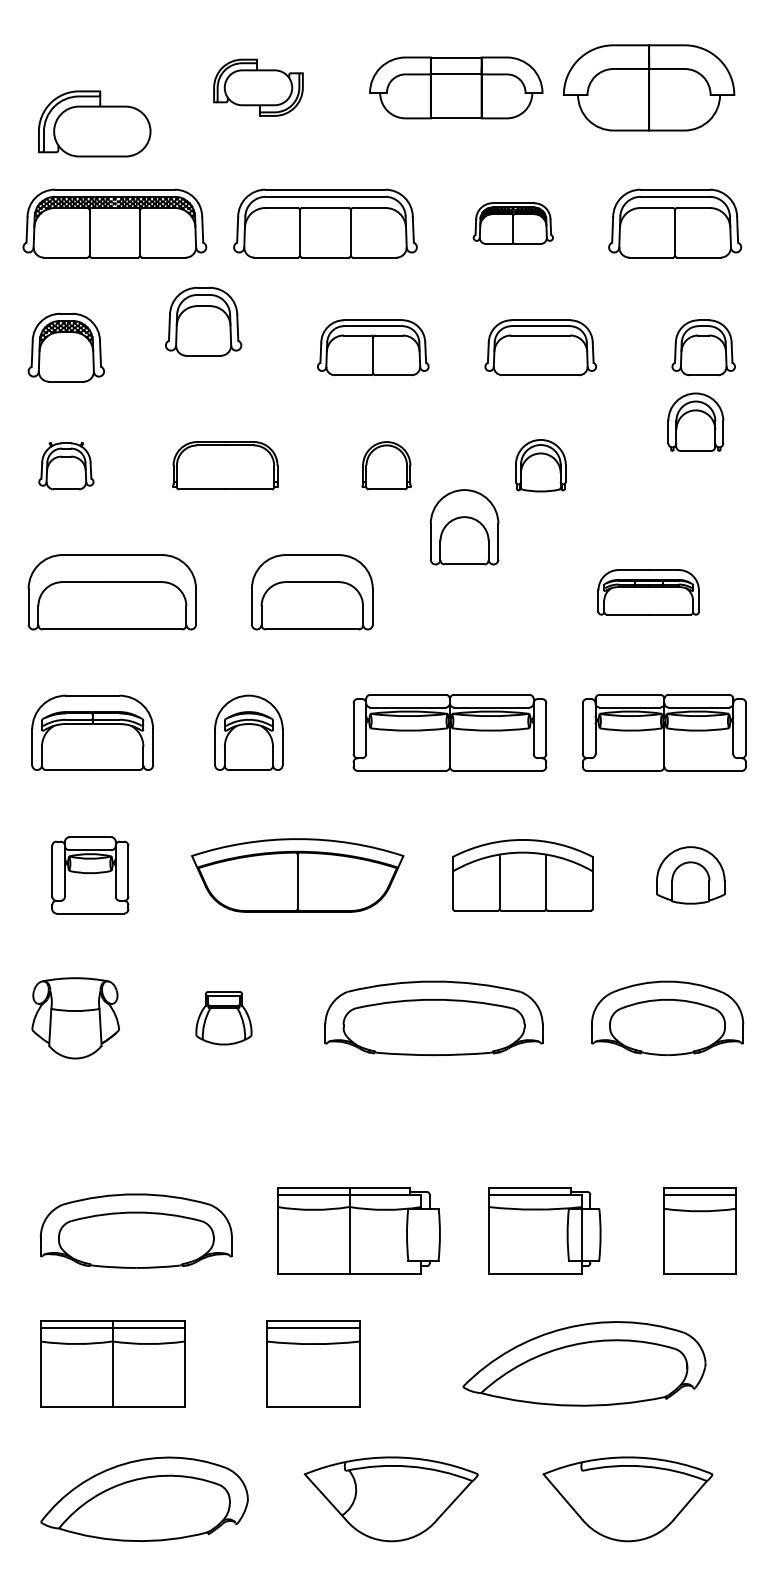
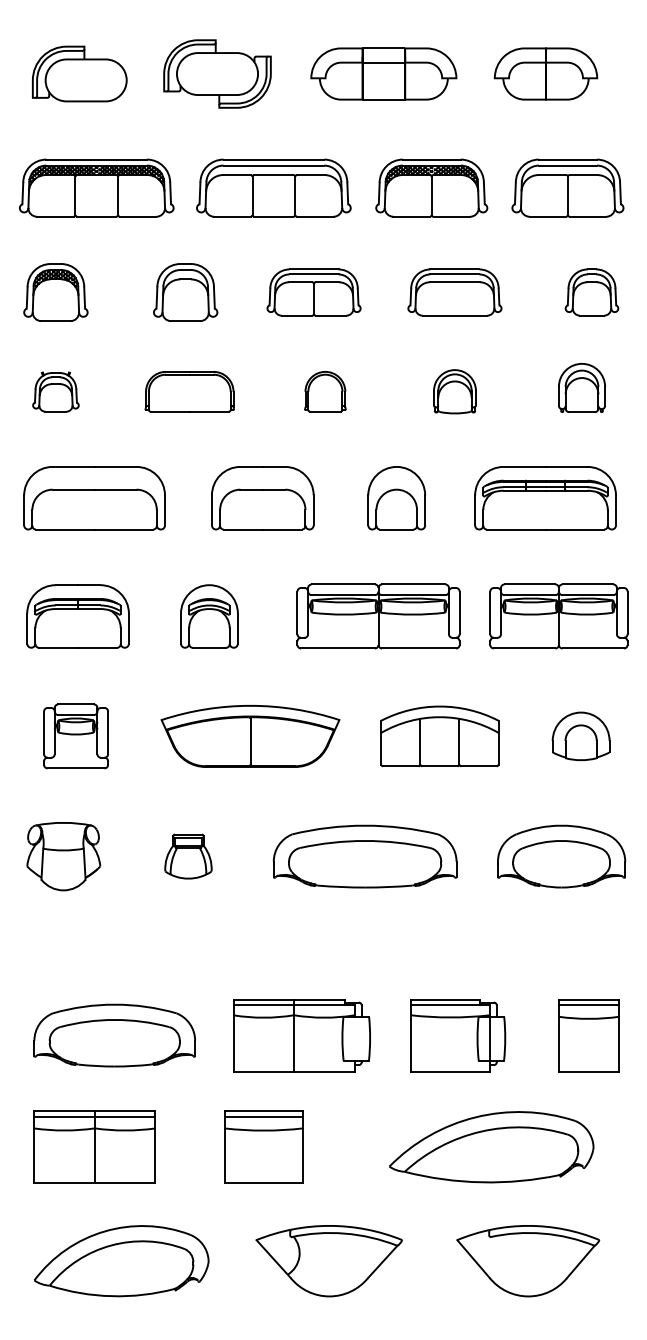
part: (258, 87) -> (217, 73), size x1.43
part: (648, 87) -> (545, 73), size x0.71
part: (94, 123) -> (79, 73), moved
part: (513, 223) -> (432, 188), size x1.67
part: (203, 321) -> (185, 292), moved
part: (695, 421) -> (581, 387), moved
part: (464, 527) -> (396, 498), moved
part: (648, 592) -> (545, 498), size x1.67

